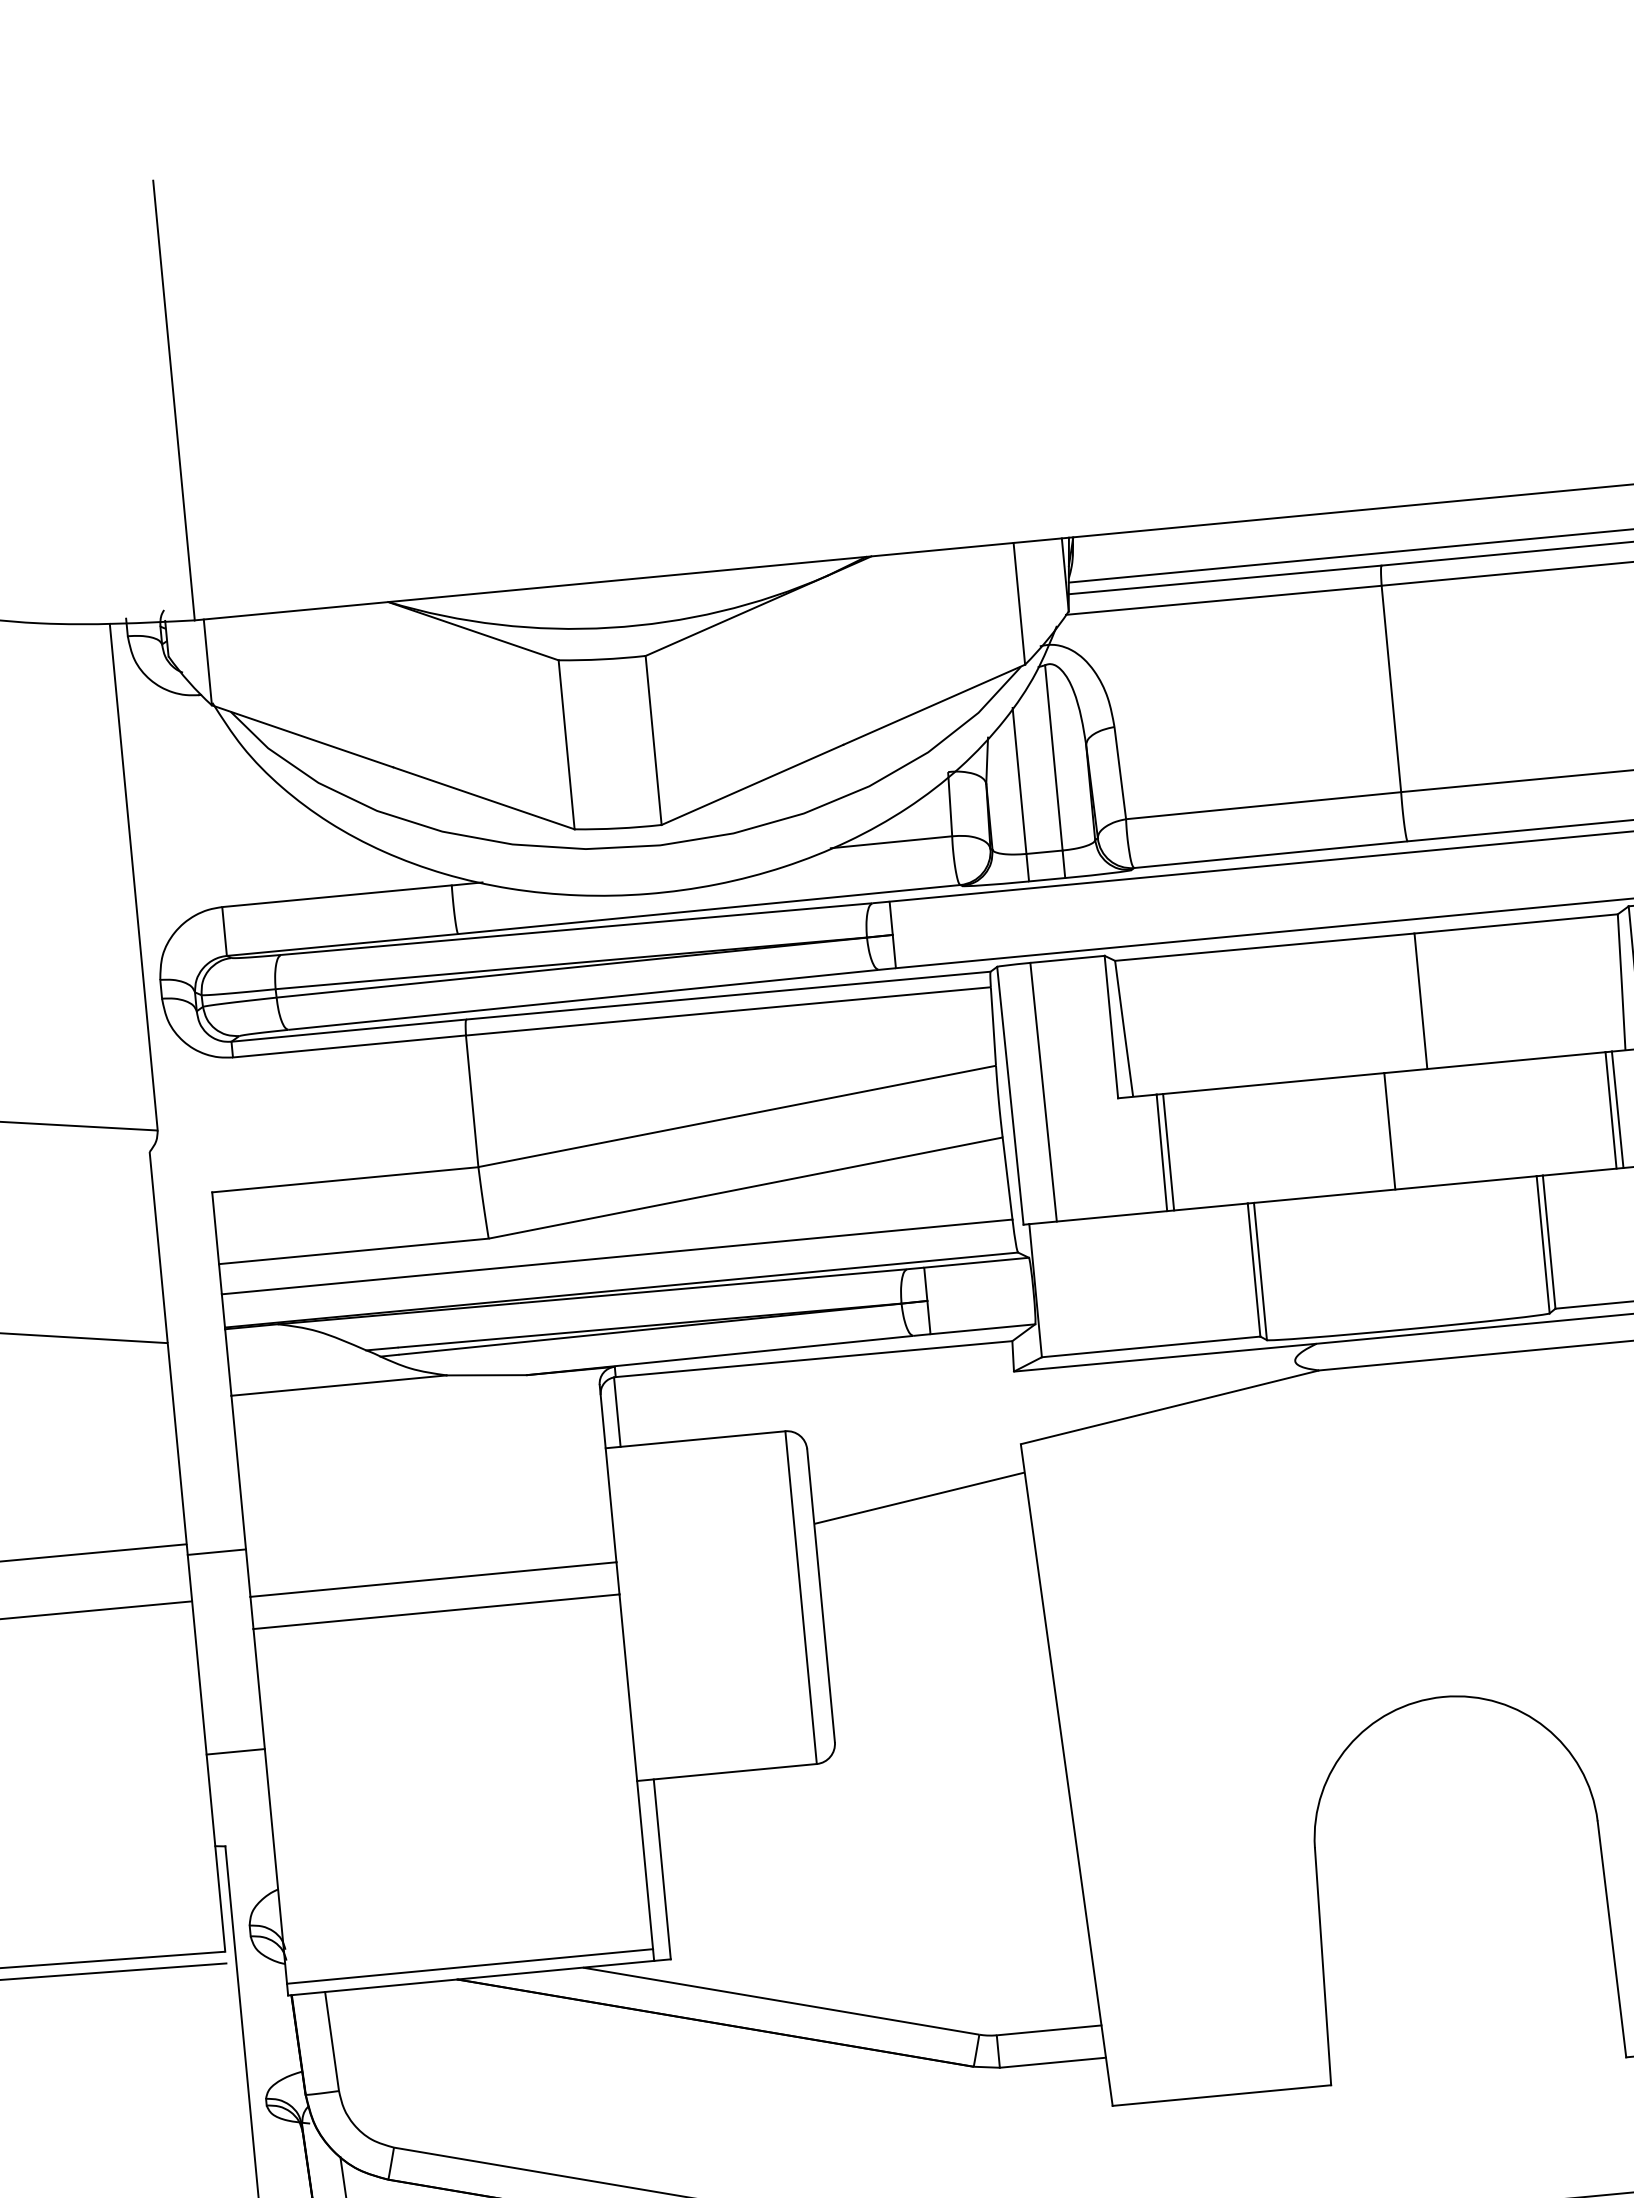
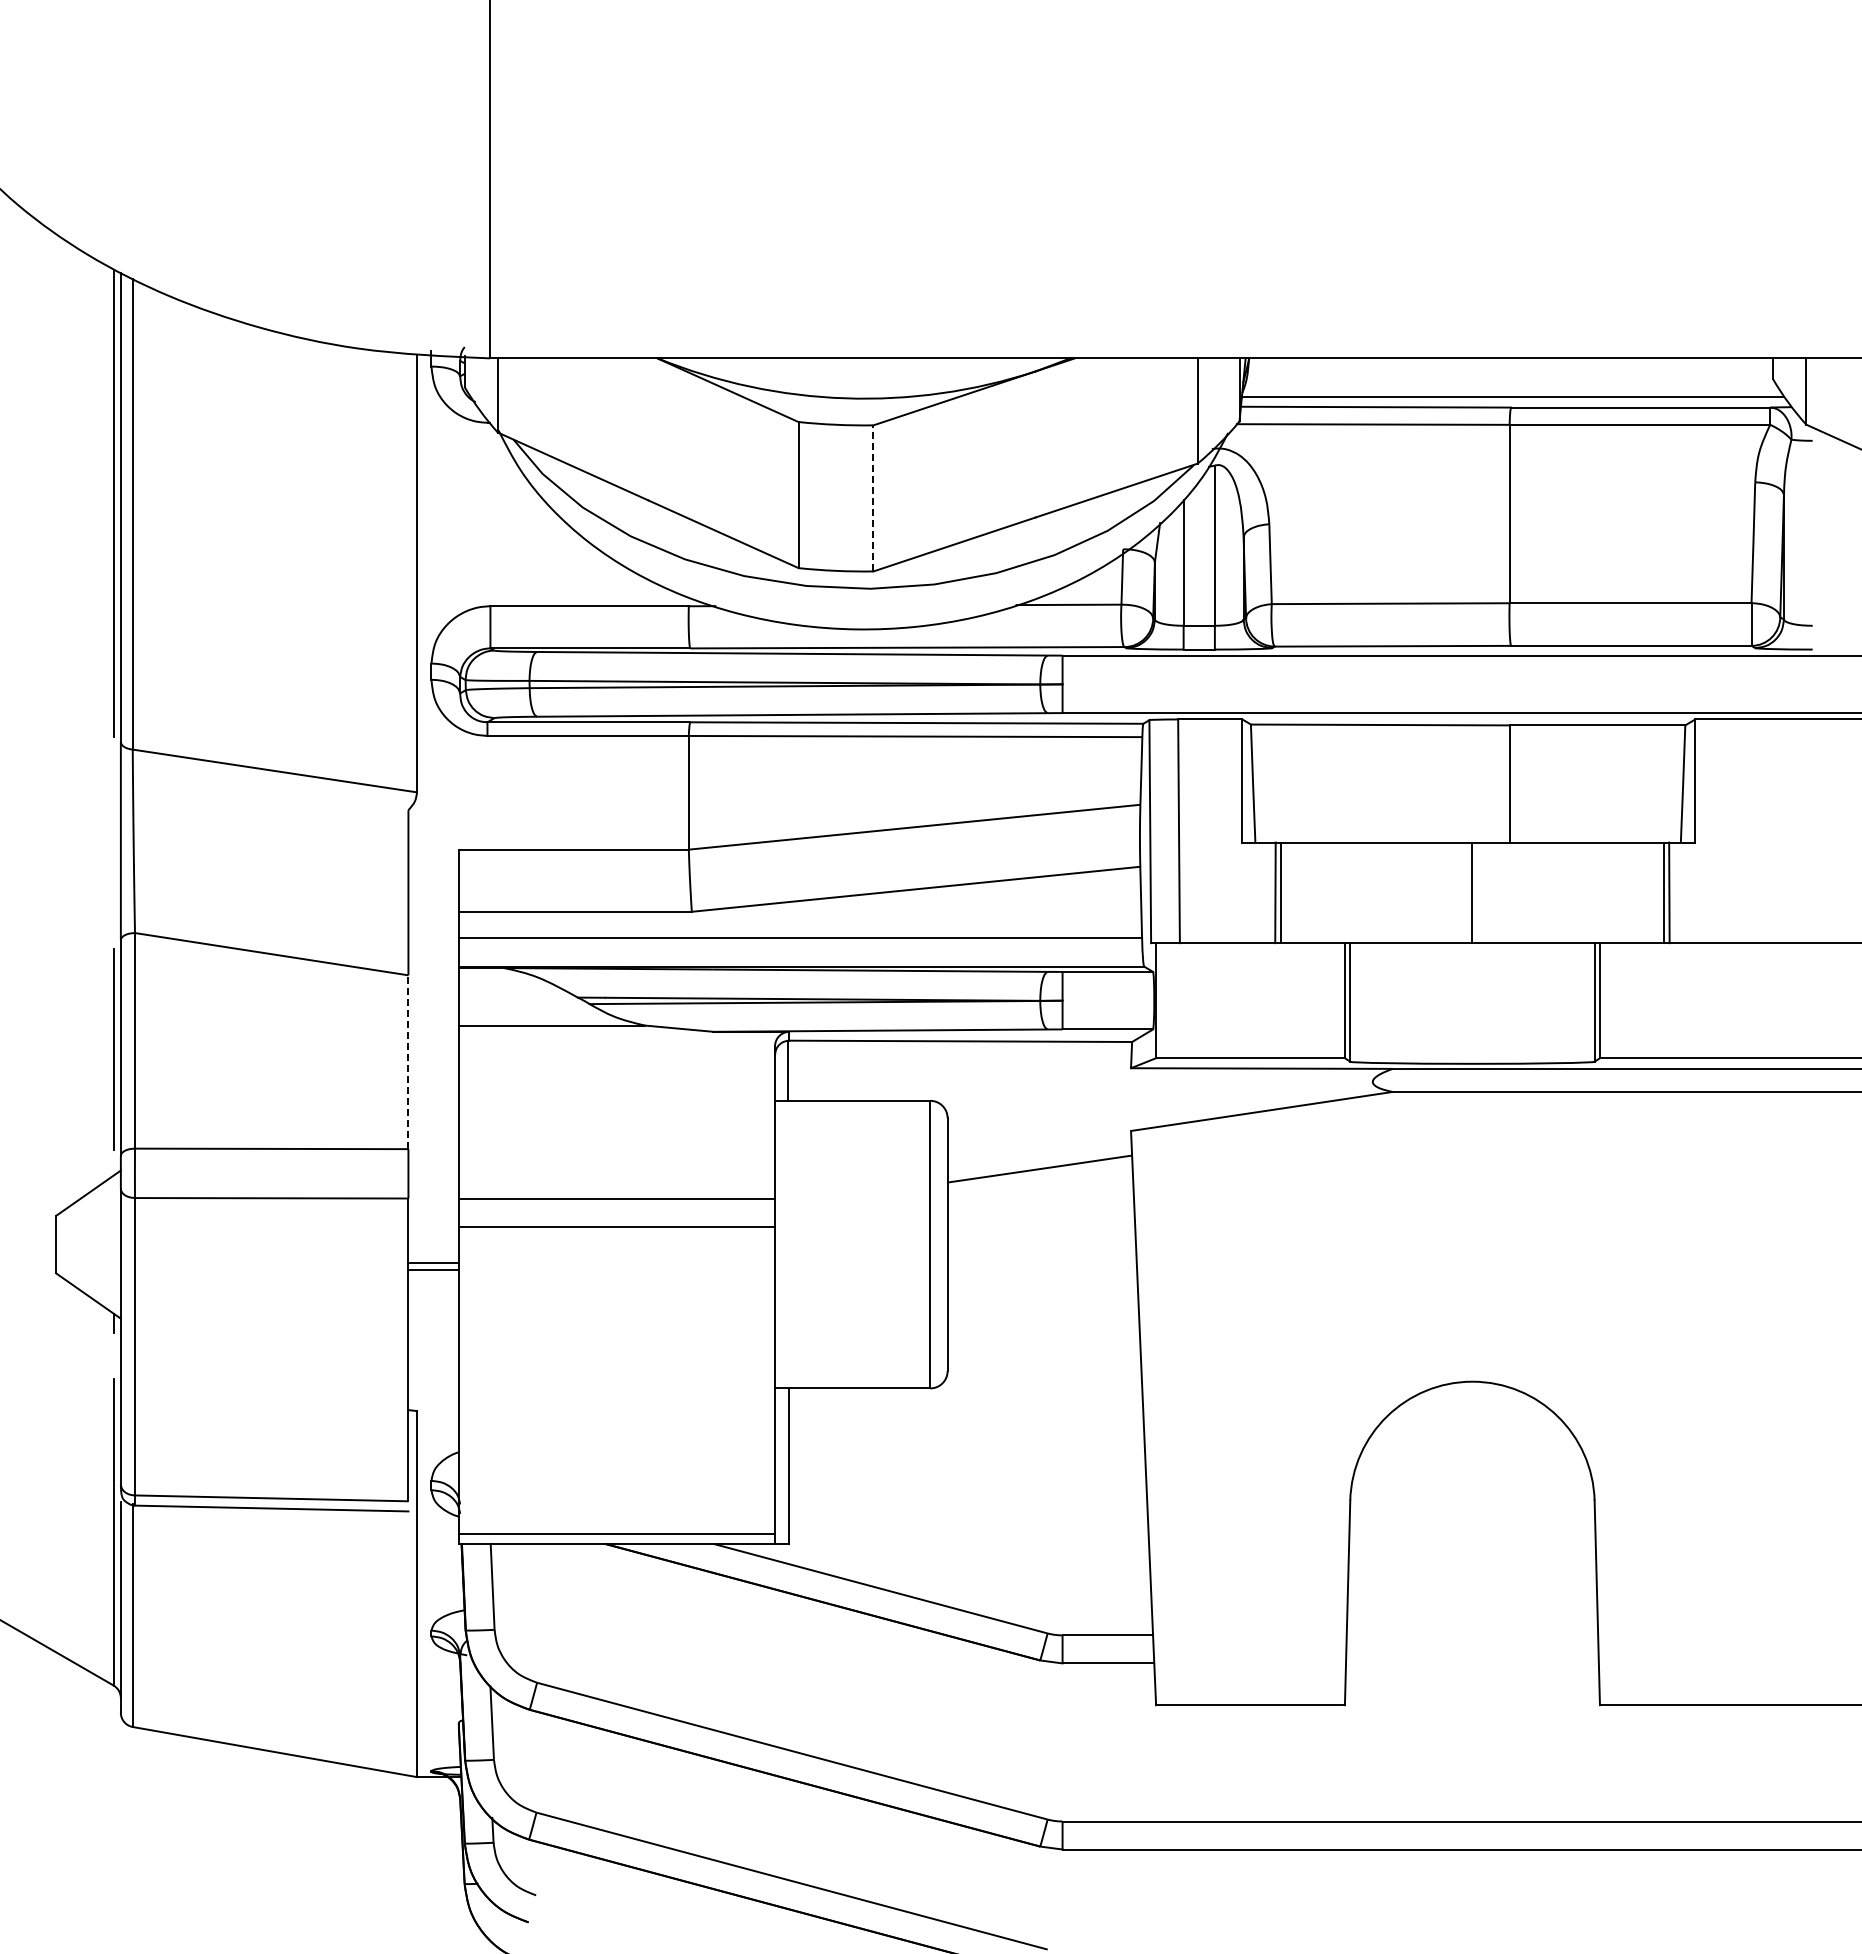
line: (653, 739) -> (873, 497), solid -> dashed
line: (177, 1444) -> (408, 1062), solid -> dashed
line: (216, 1552) -> (433, 1263), moved
line: (235, 1751) -> (433, 1269), moved

